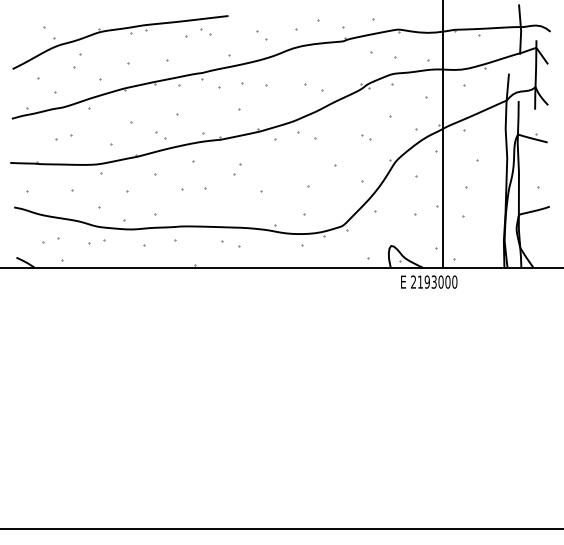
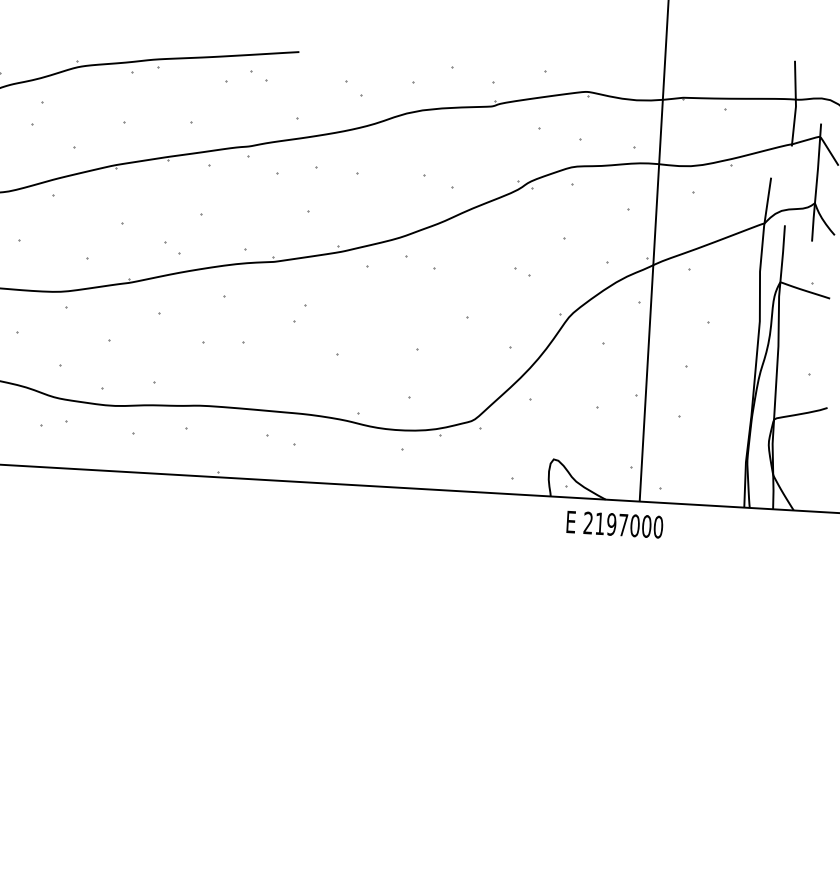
text: (433, 281) -> (622, 524), 2193000 -> 2197000

